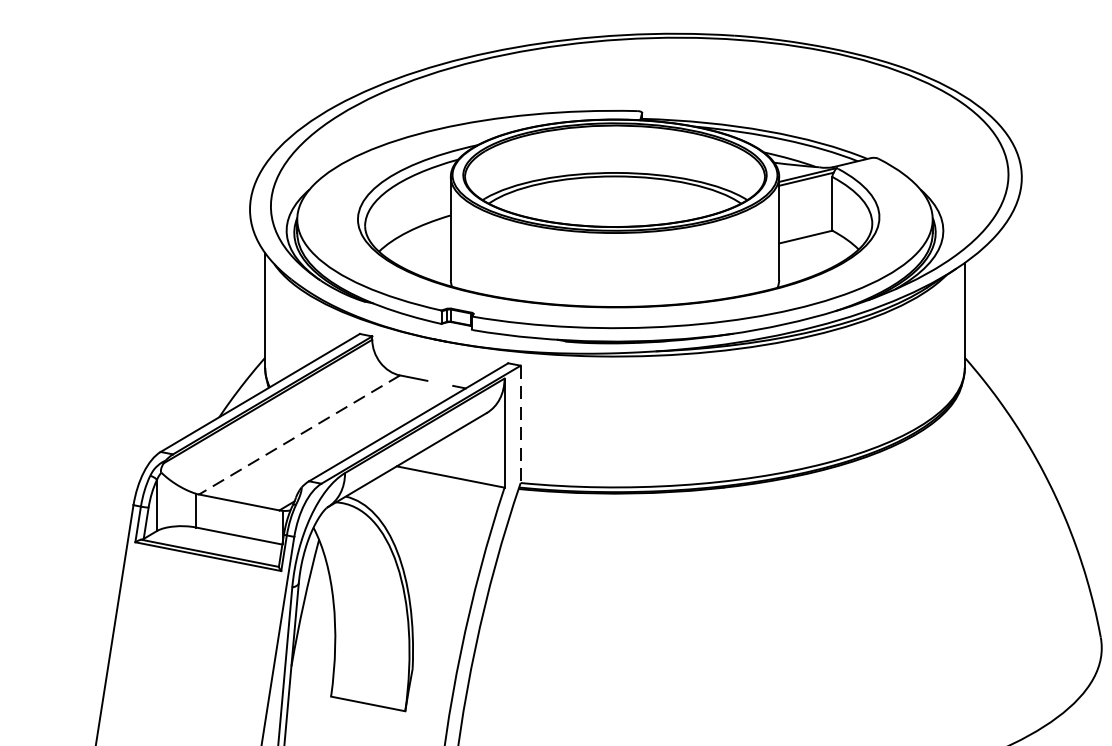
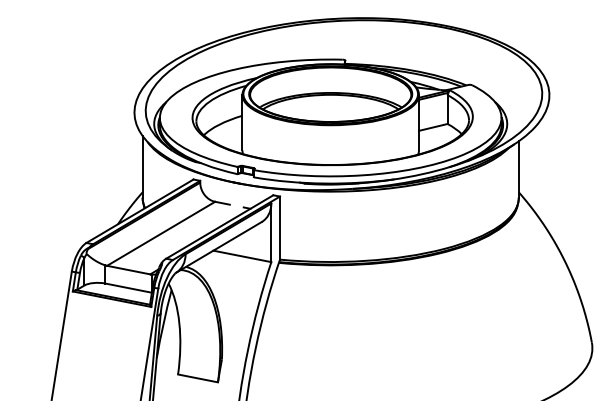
line: (521, 425) -> (280, 228), dashed -> solid
line: (300, 434) -> (161, 233), dashed -> solid

